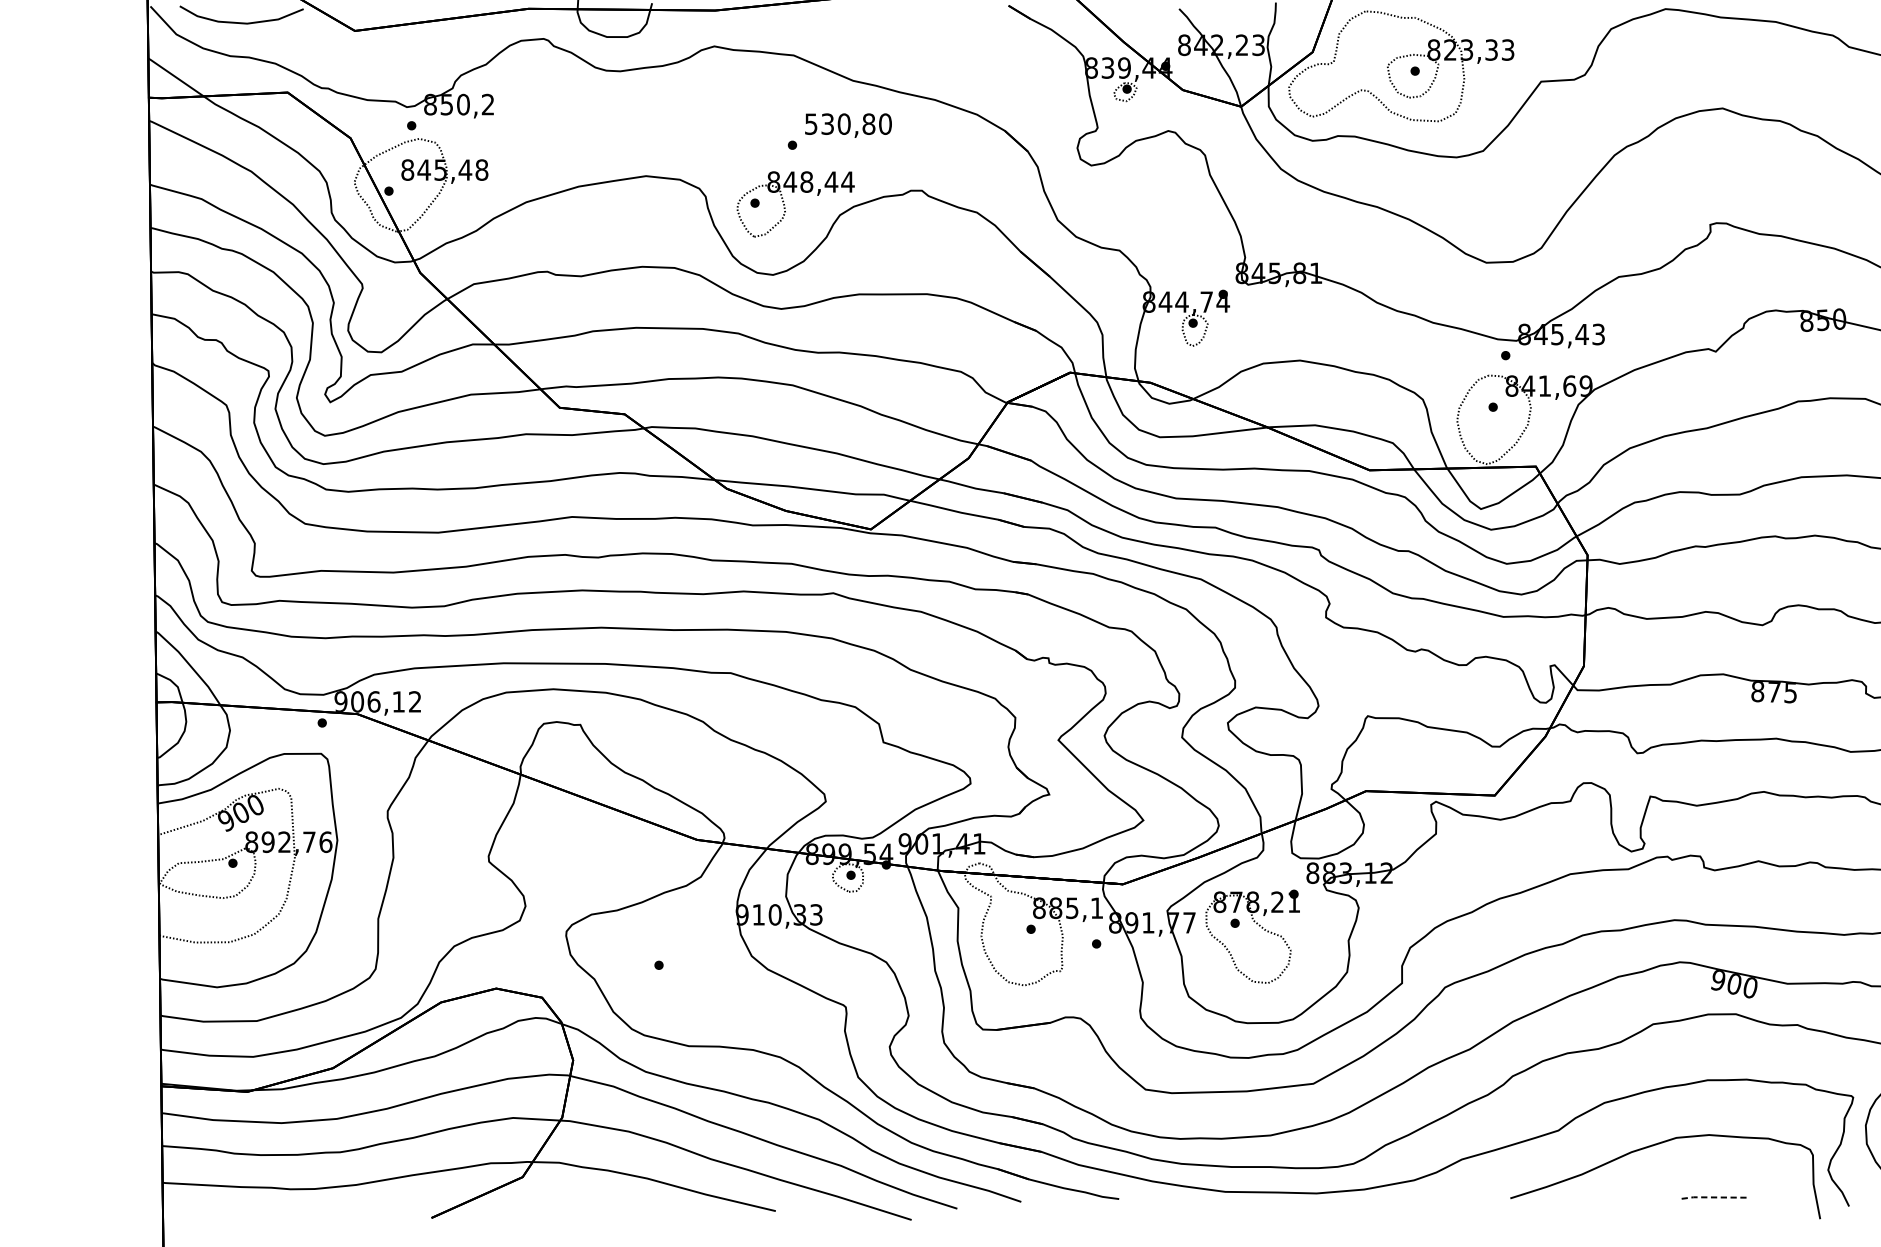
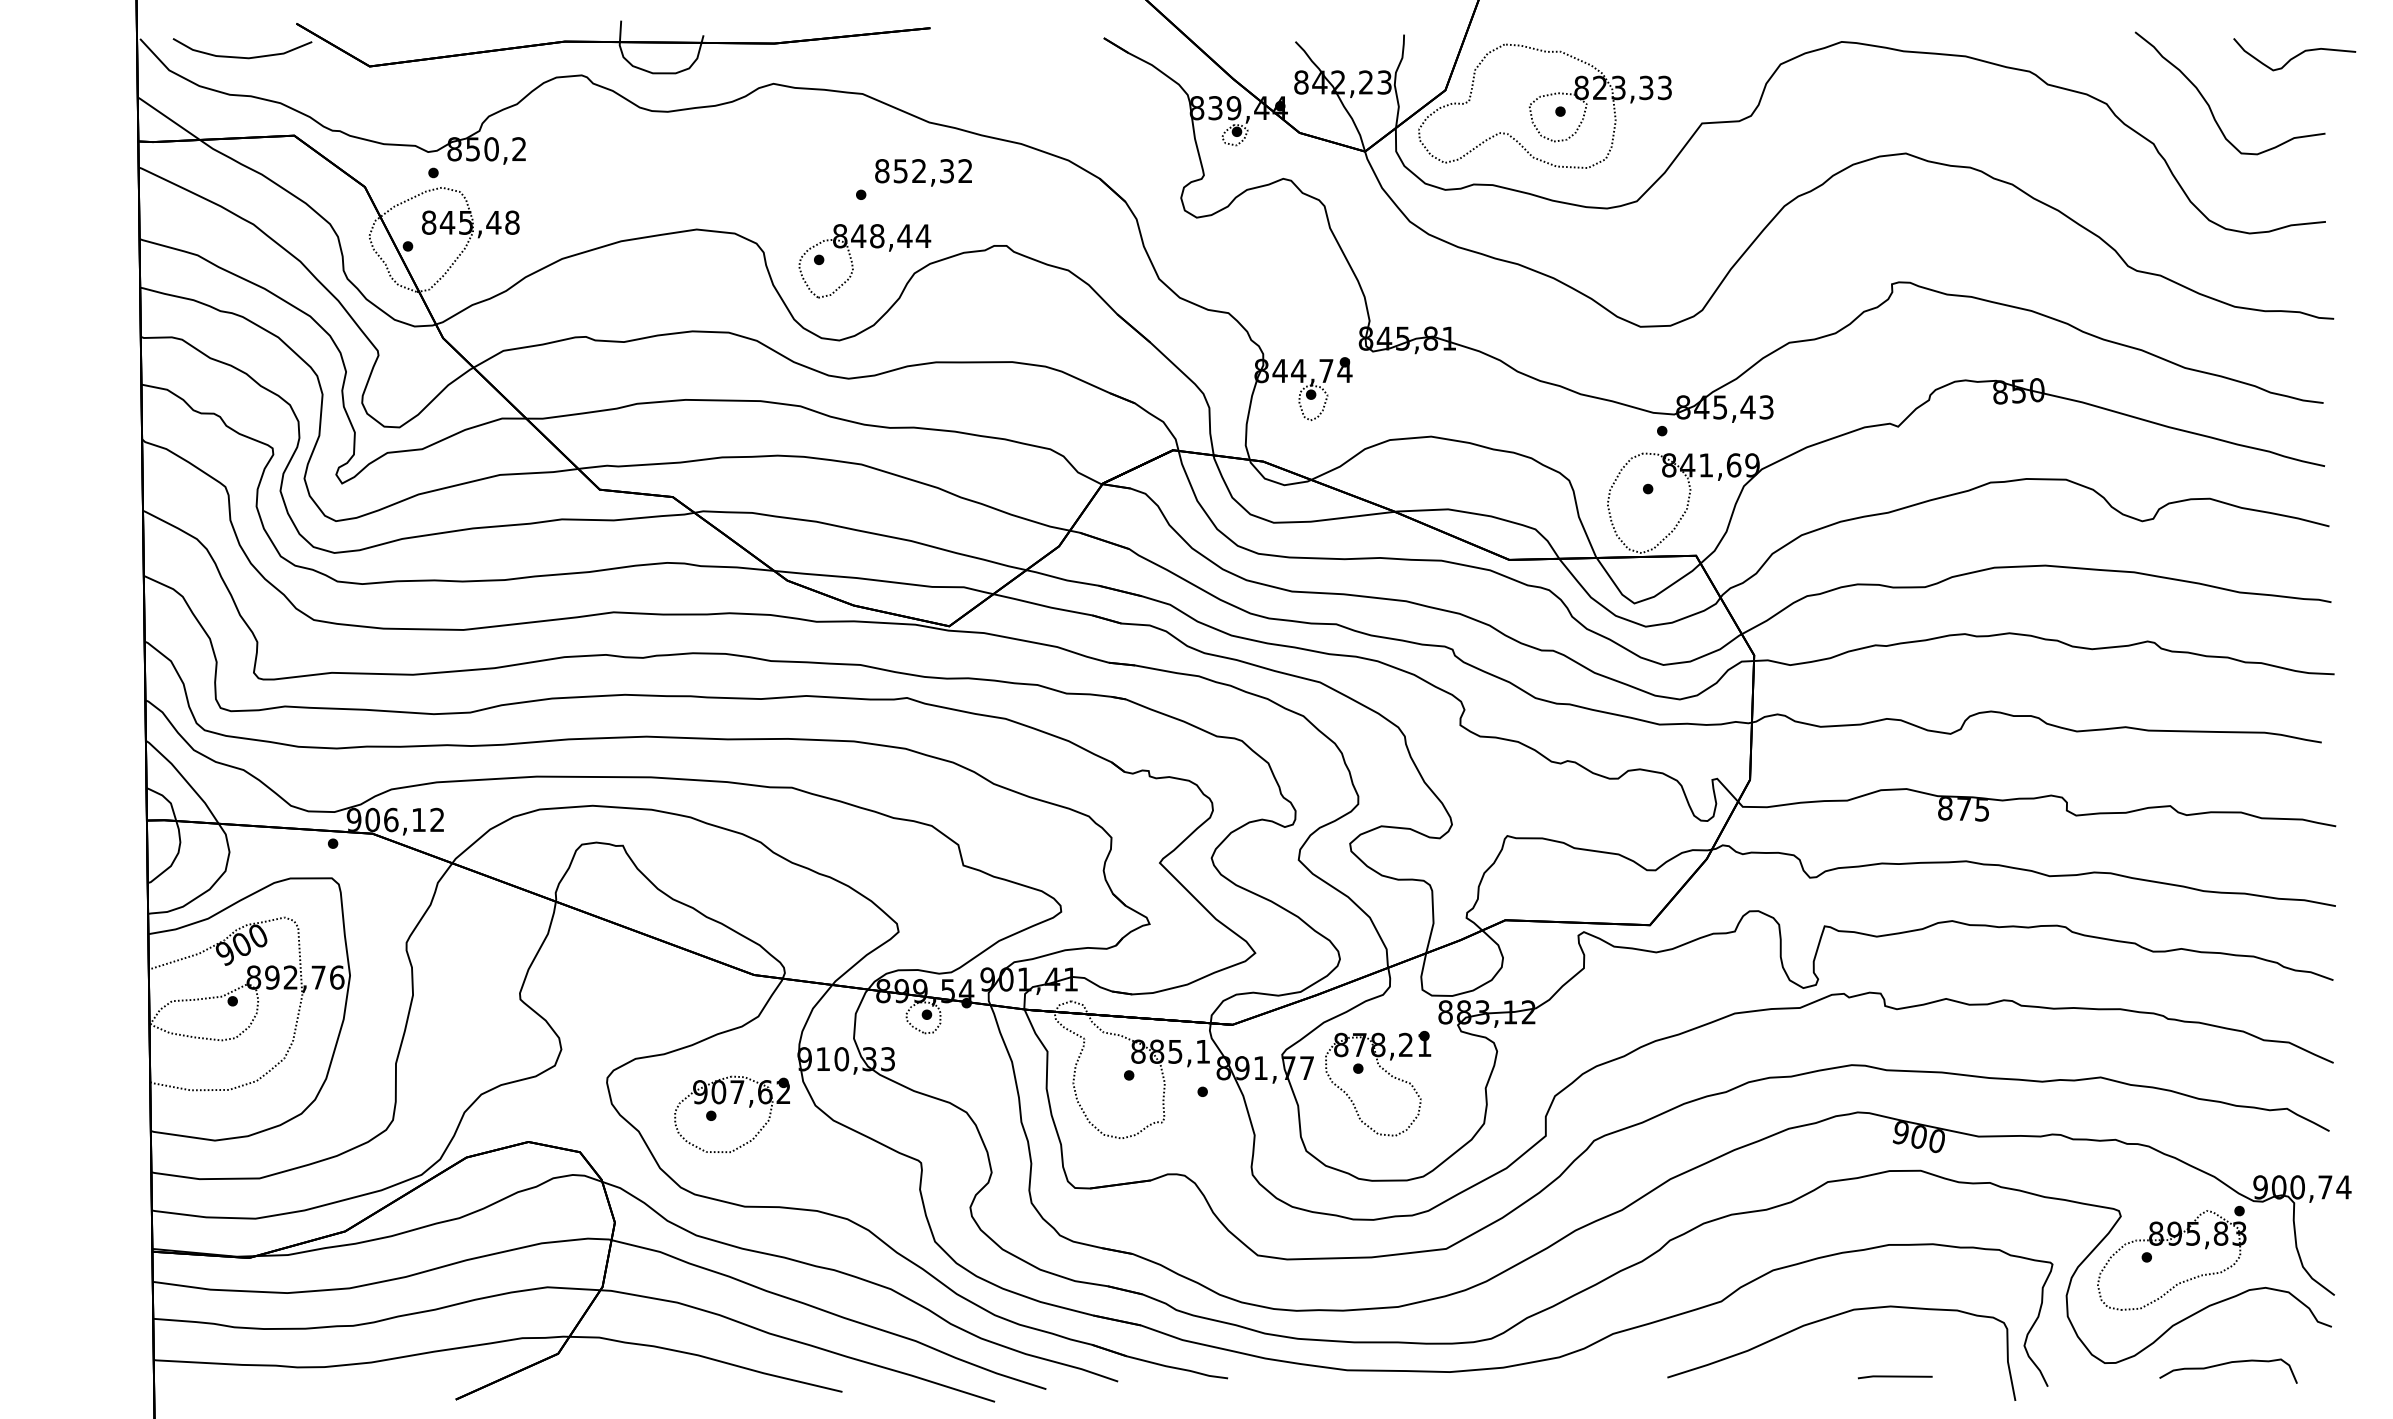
text: (847, 124) -> (923, 171), 530,80 -> 852,32
part: (678, 954) -> (733, 1103), added
line: (1711, 1197) -> (1893, 1376), dashed -> solid

